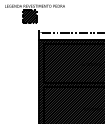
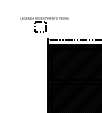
hatch: (28, 16) -> (39, 26), removed

